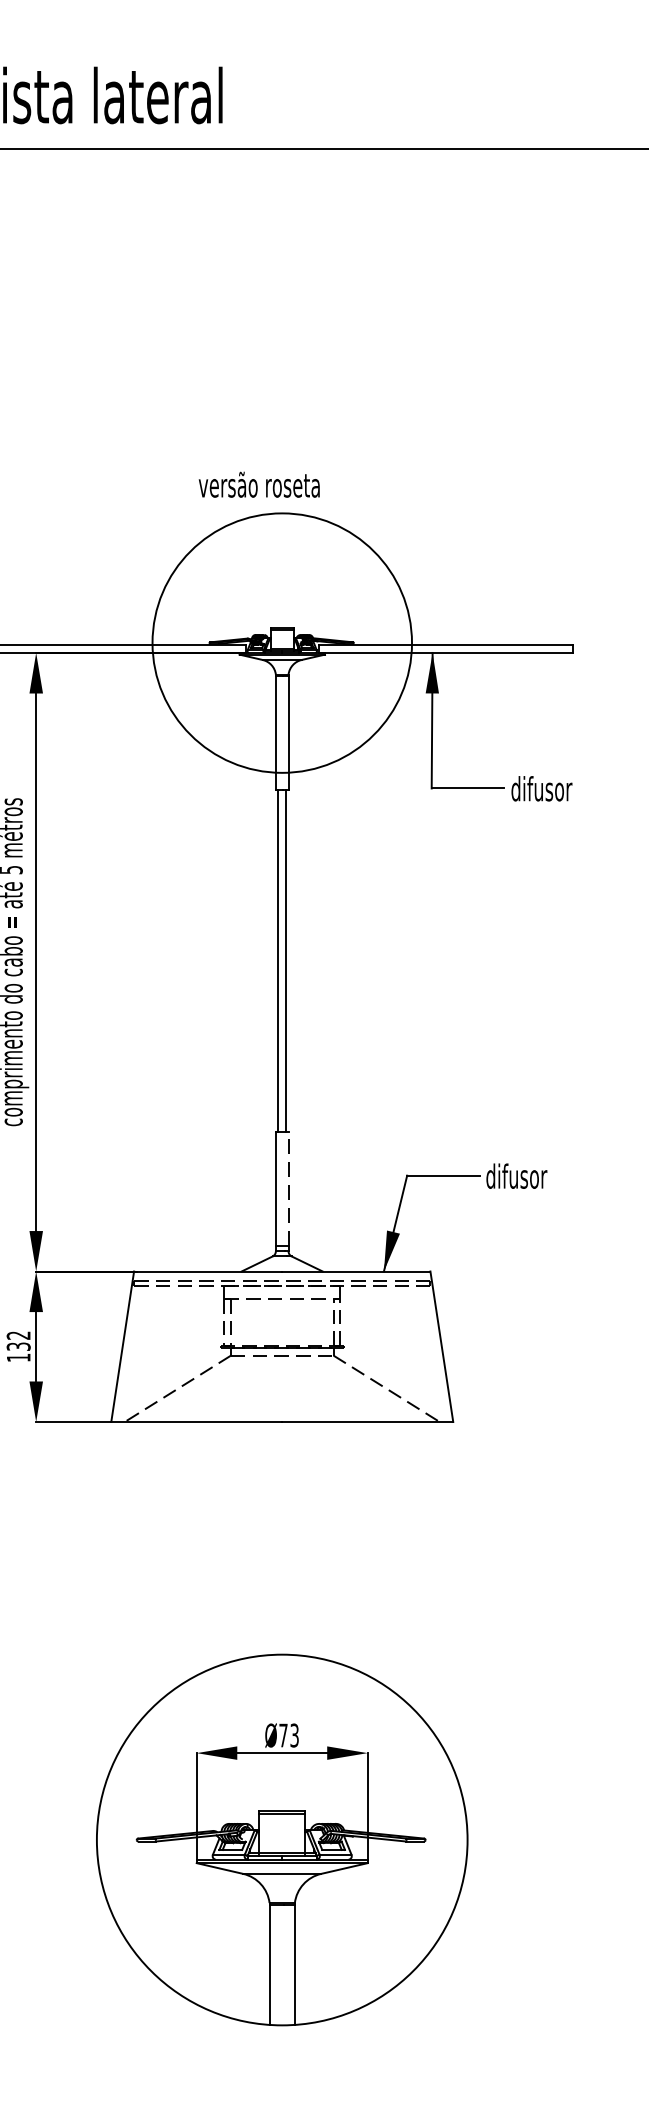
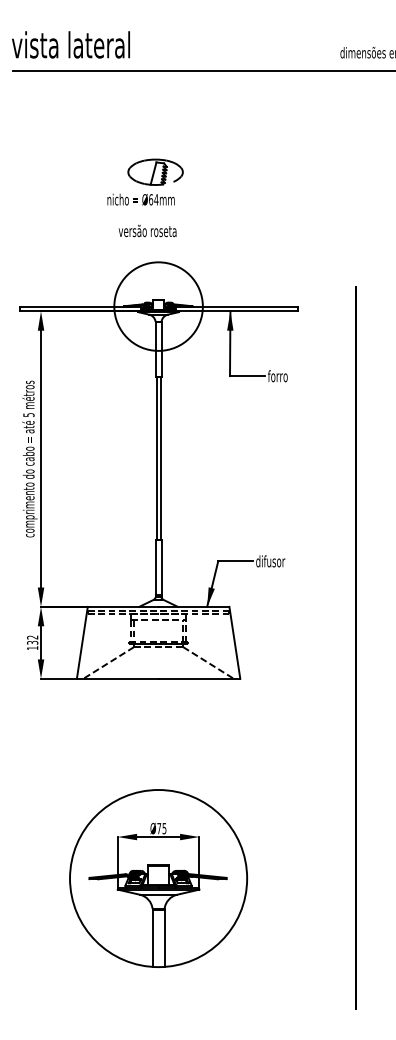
part: (254, 381) -> (145, 181), added
circle: (282, 642) -> (158, 306), size x0.71
text: (541, 789) -> (282, 376), difusor -> forro
line: (288, 1186) -> (161, 566), dashed -> solid
text: (294, 1733) -> (164, 827), Ø73 -> Ø75

